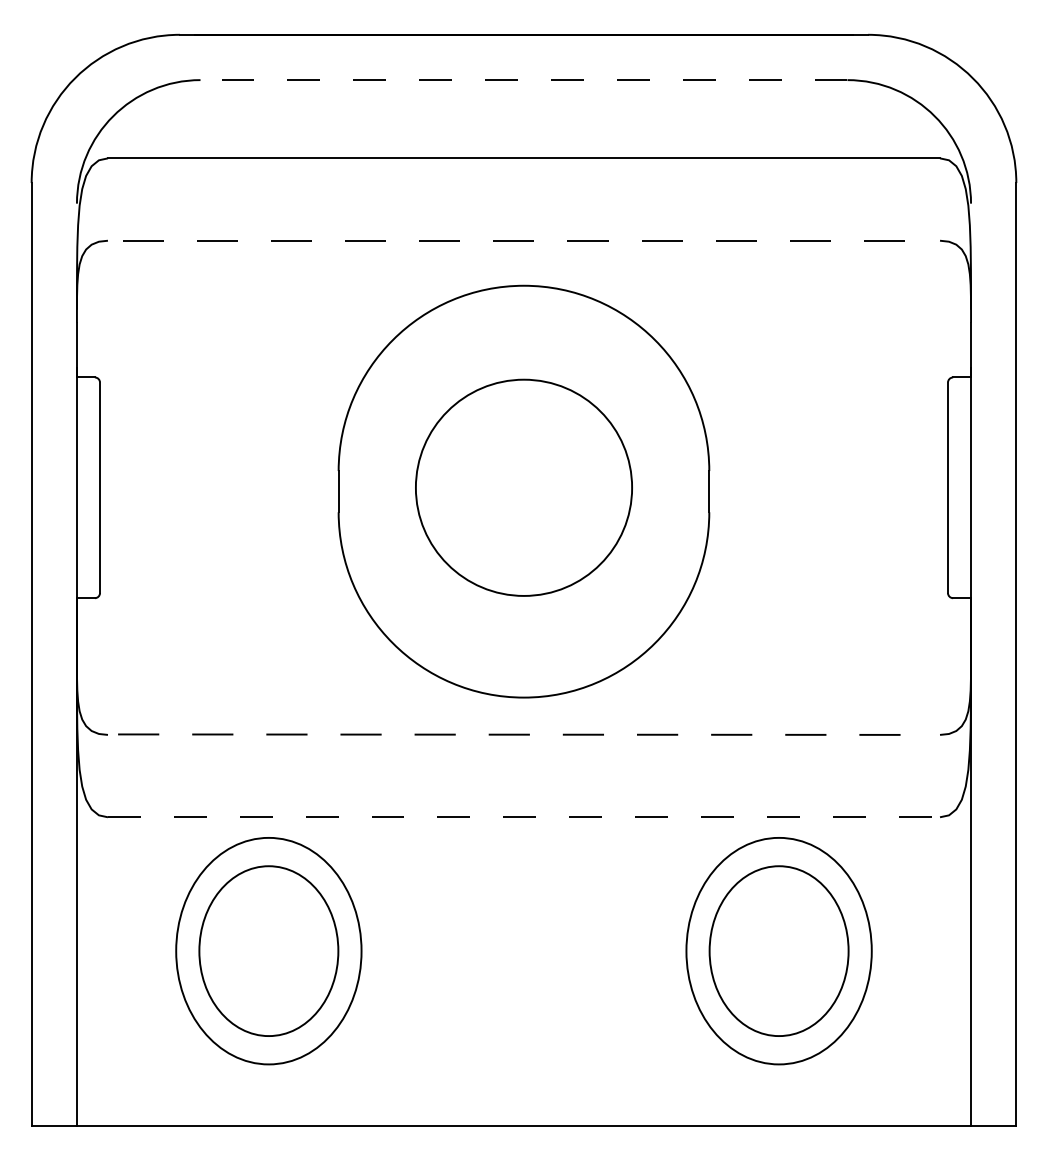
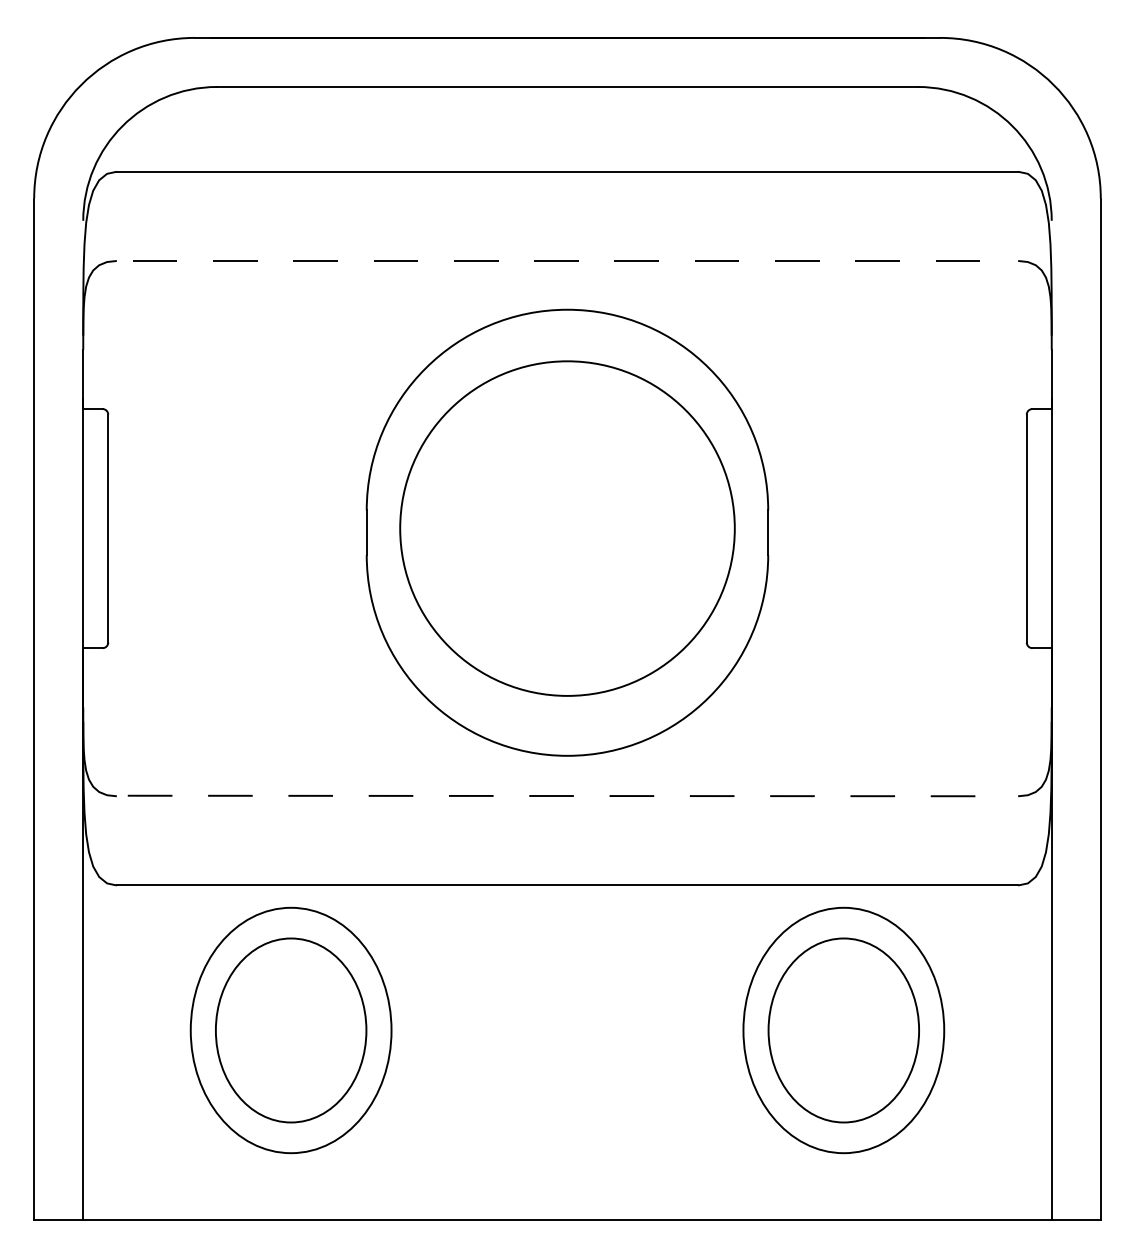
line: (523, 80) -> (566, 87), dashed -> solid
circle: (523, 487) -> (566, 528), size x1.43
line: (524, 817) -> (568, 885), dashed -> solid

